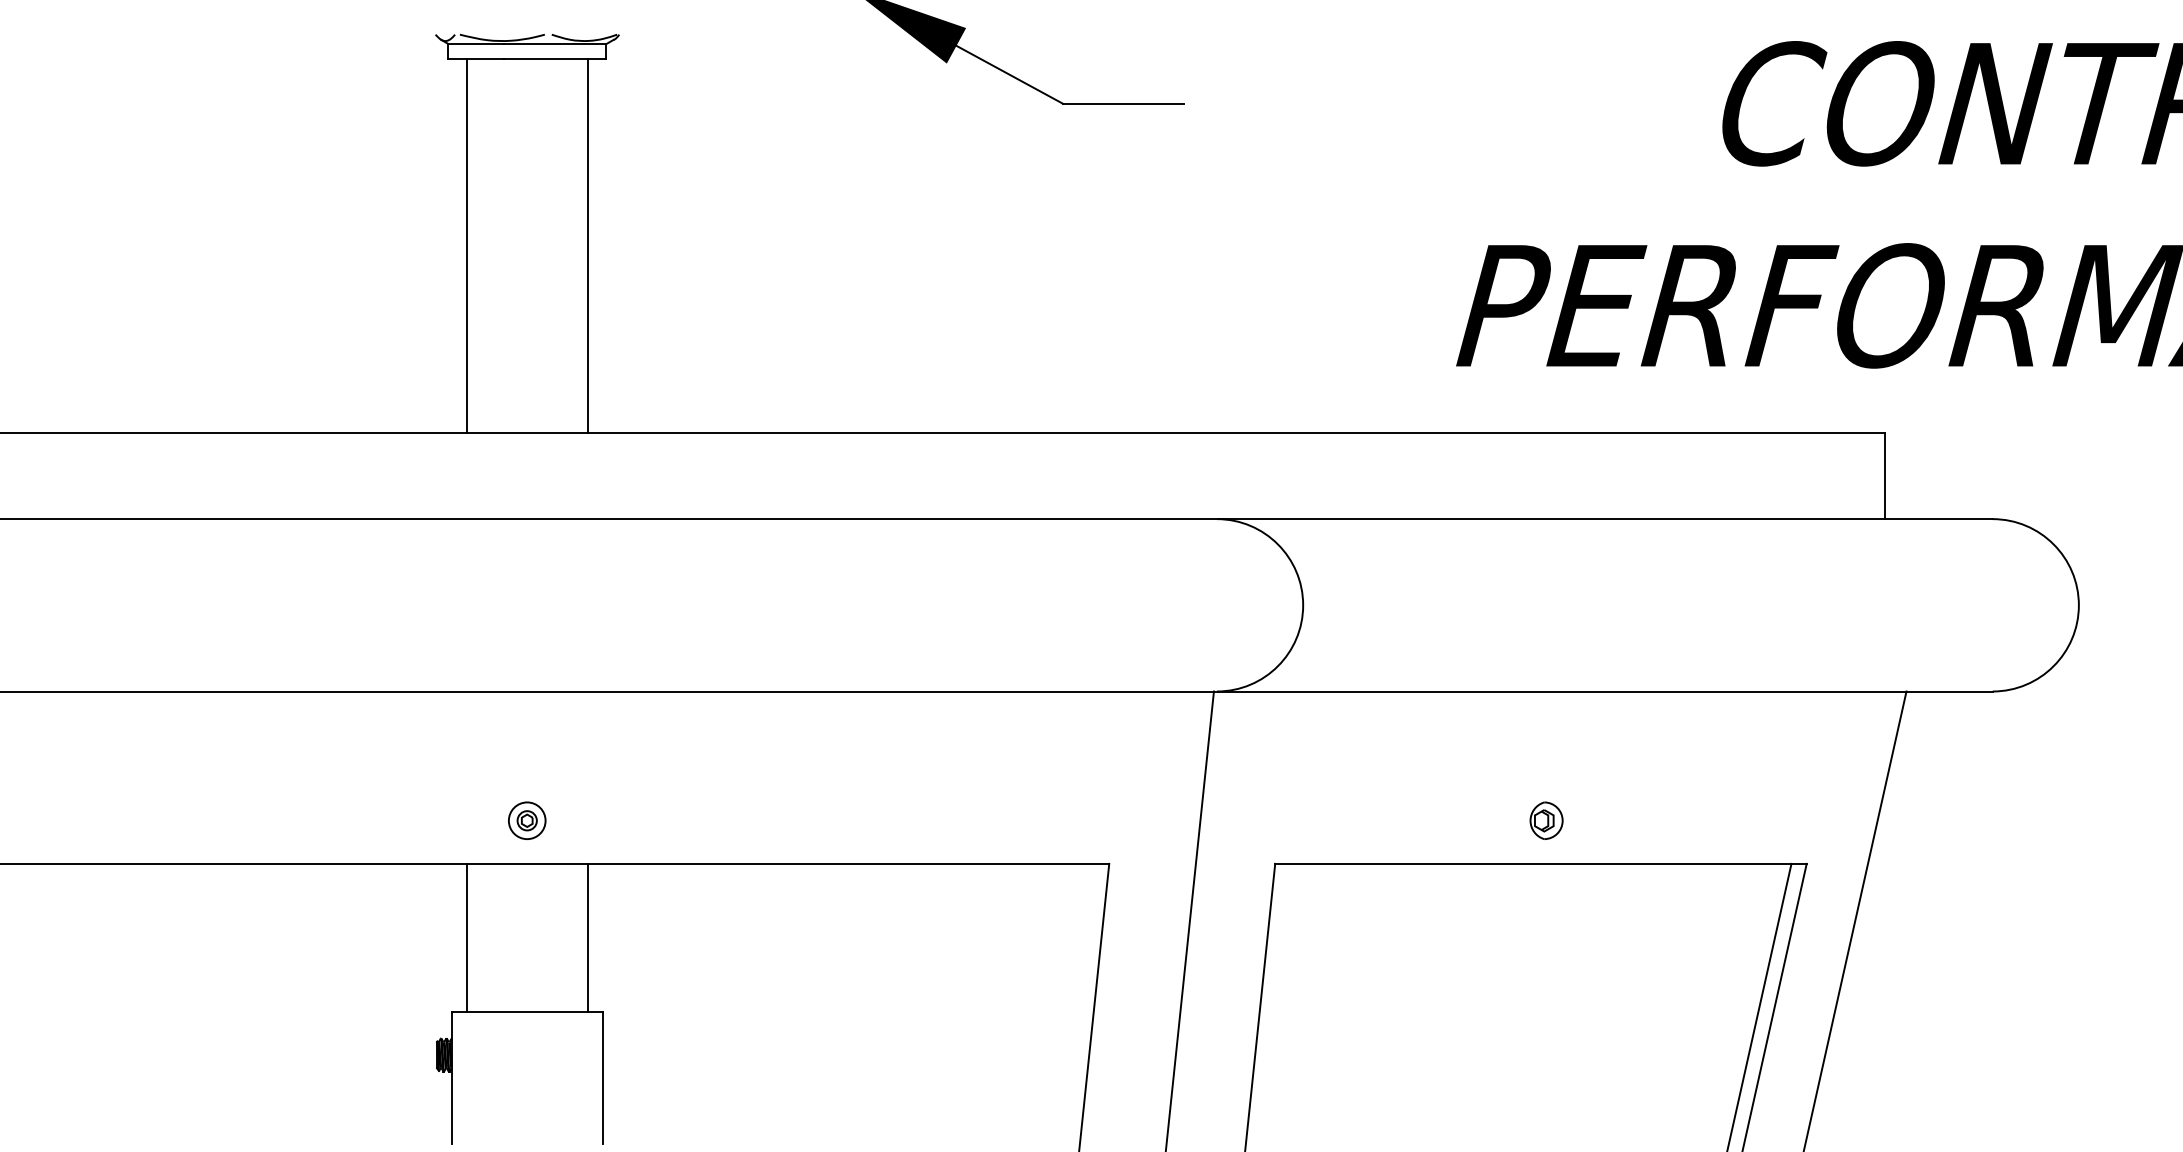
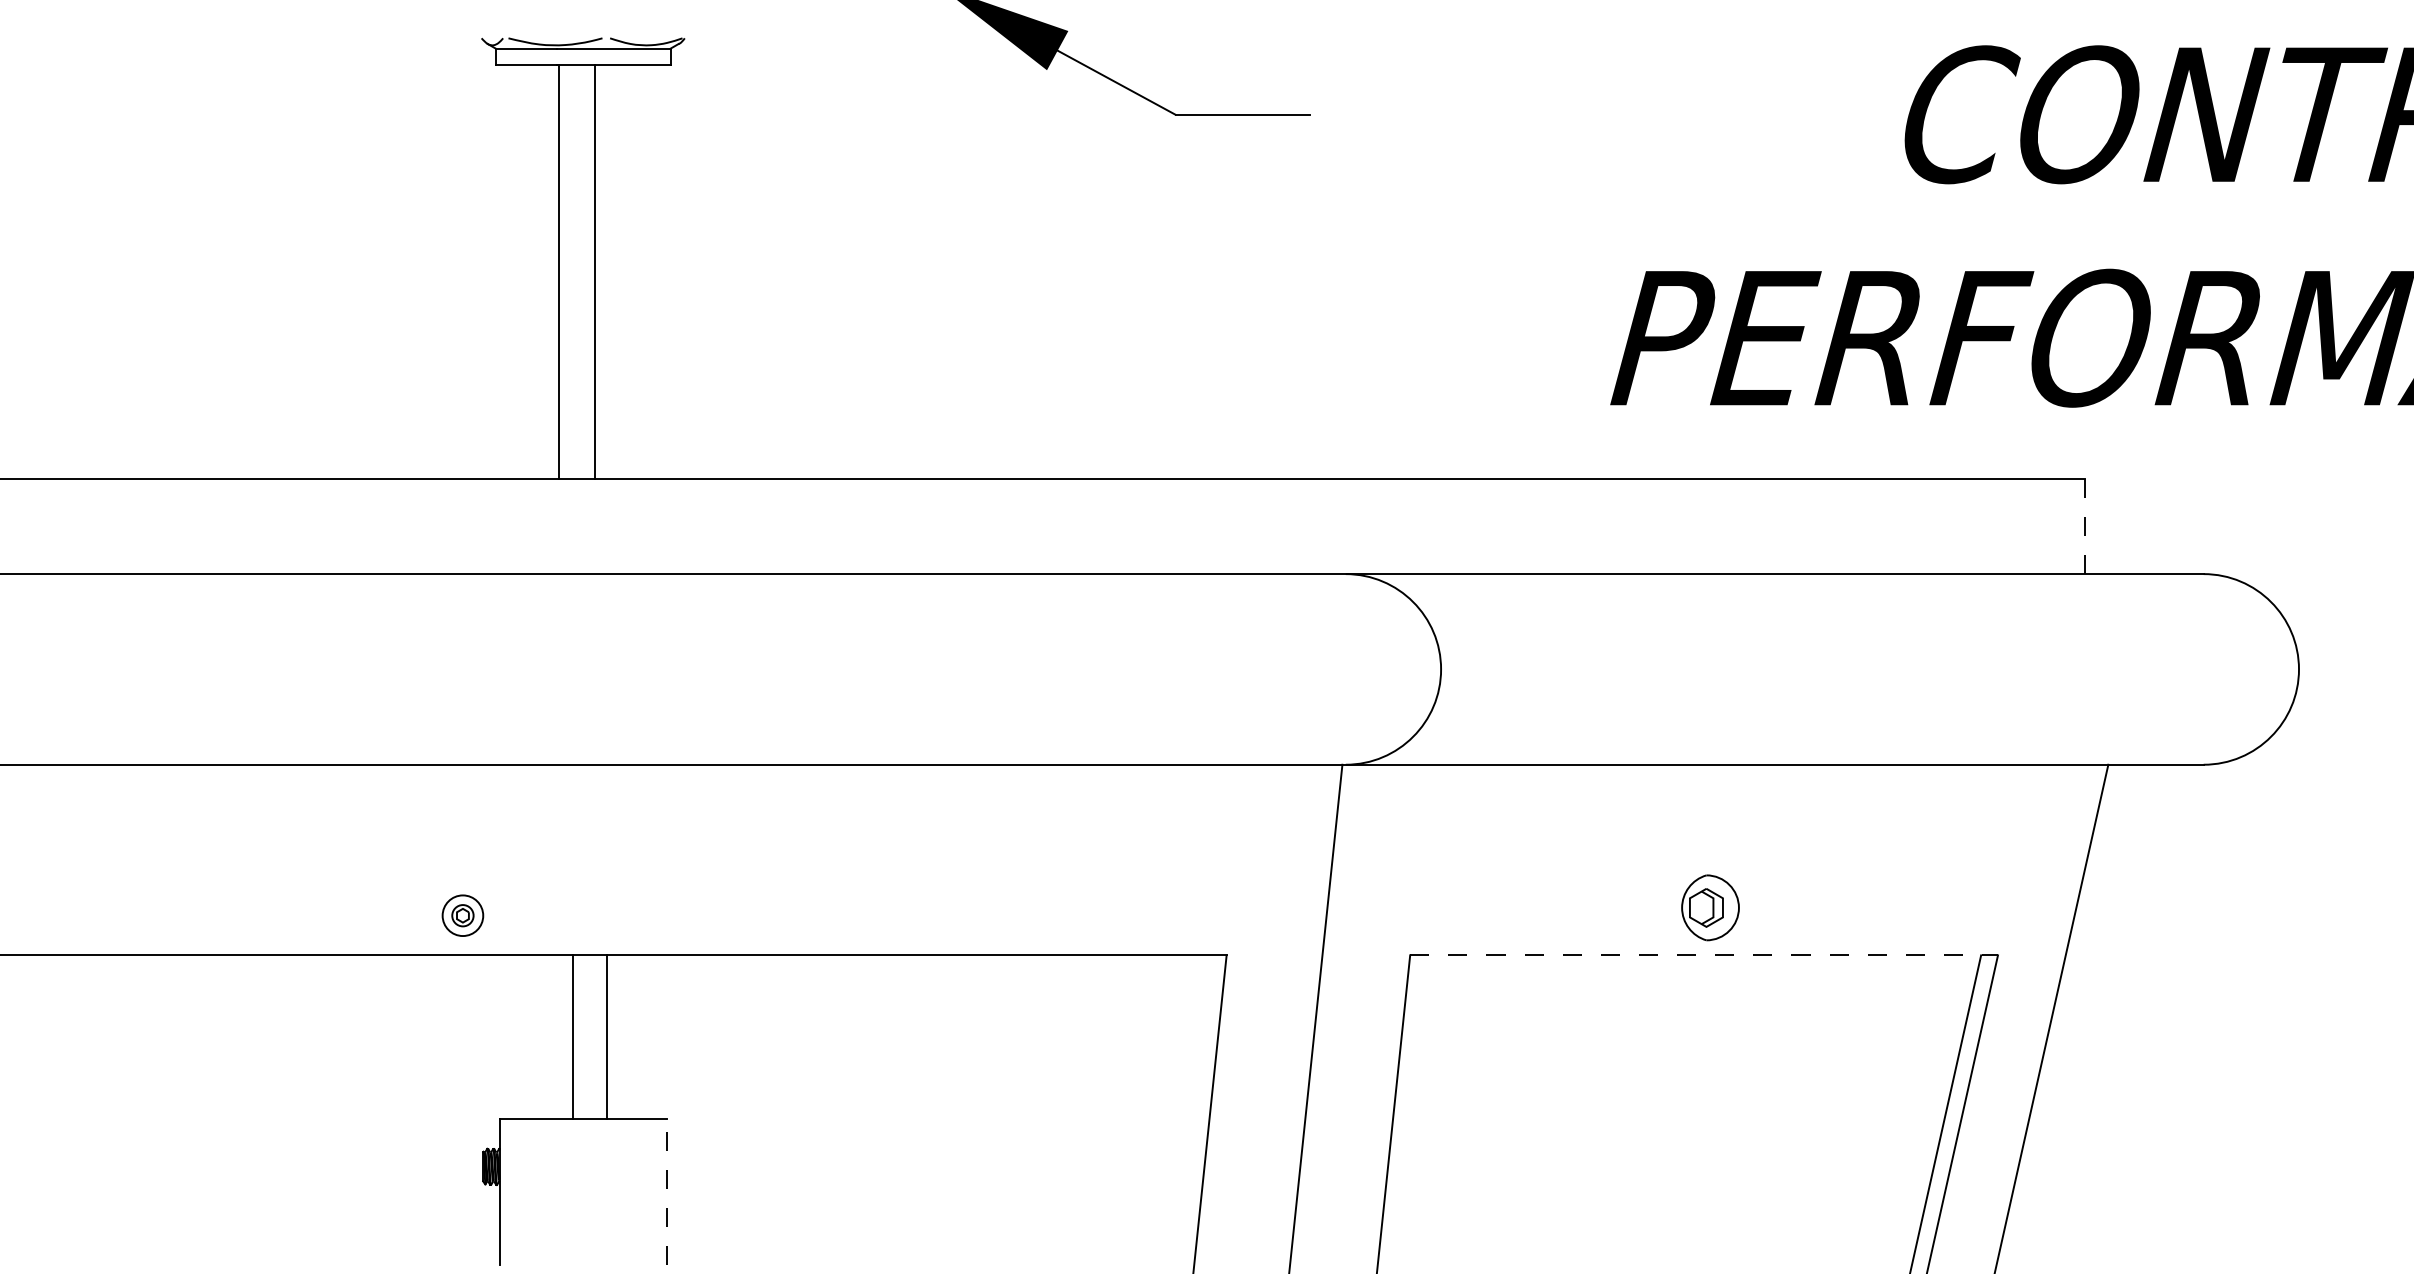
line: (466, 245) -> (558, 271), moved
line: (588, 245) -> (594, 271), moved
line: (1884, 476) -> (2084, 526), solid -> dashed
part: (526, 820) -> (462, 915), moved
part: (1545, 820) -> (1709, 907), size x1.6
line: (1541, 863) -> (1704, 955), solid -> dashed
line: (466, 938) -> (572, 1037), moved
line: (588, 938) -> (606, 1037), moved
line: (602, 1077) -> (666, 1191), solid -> dashed

